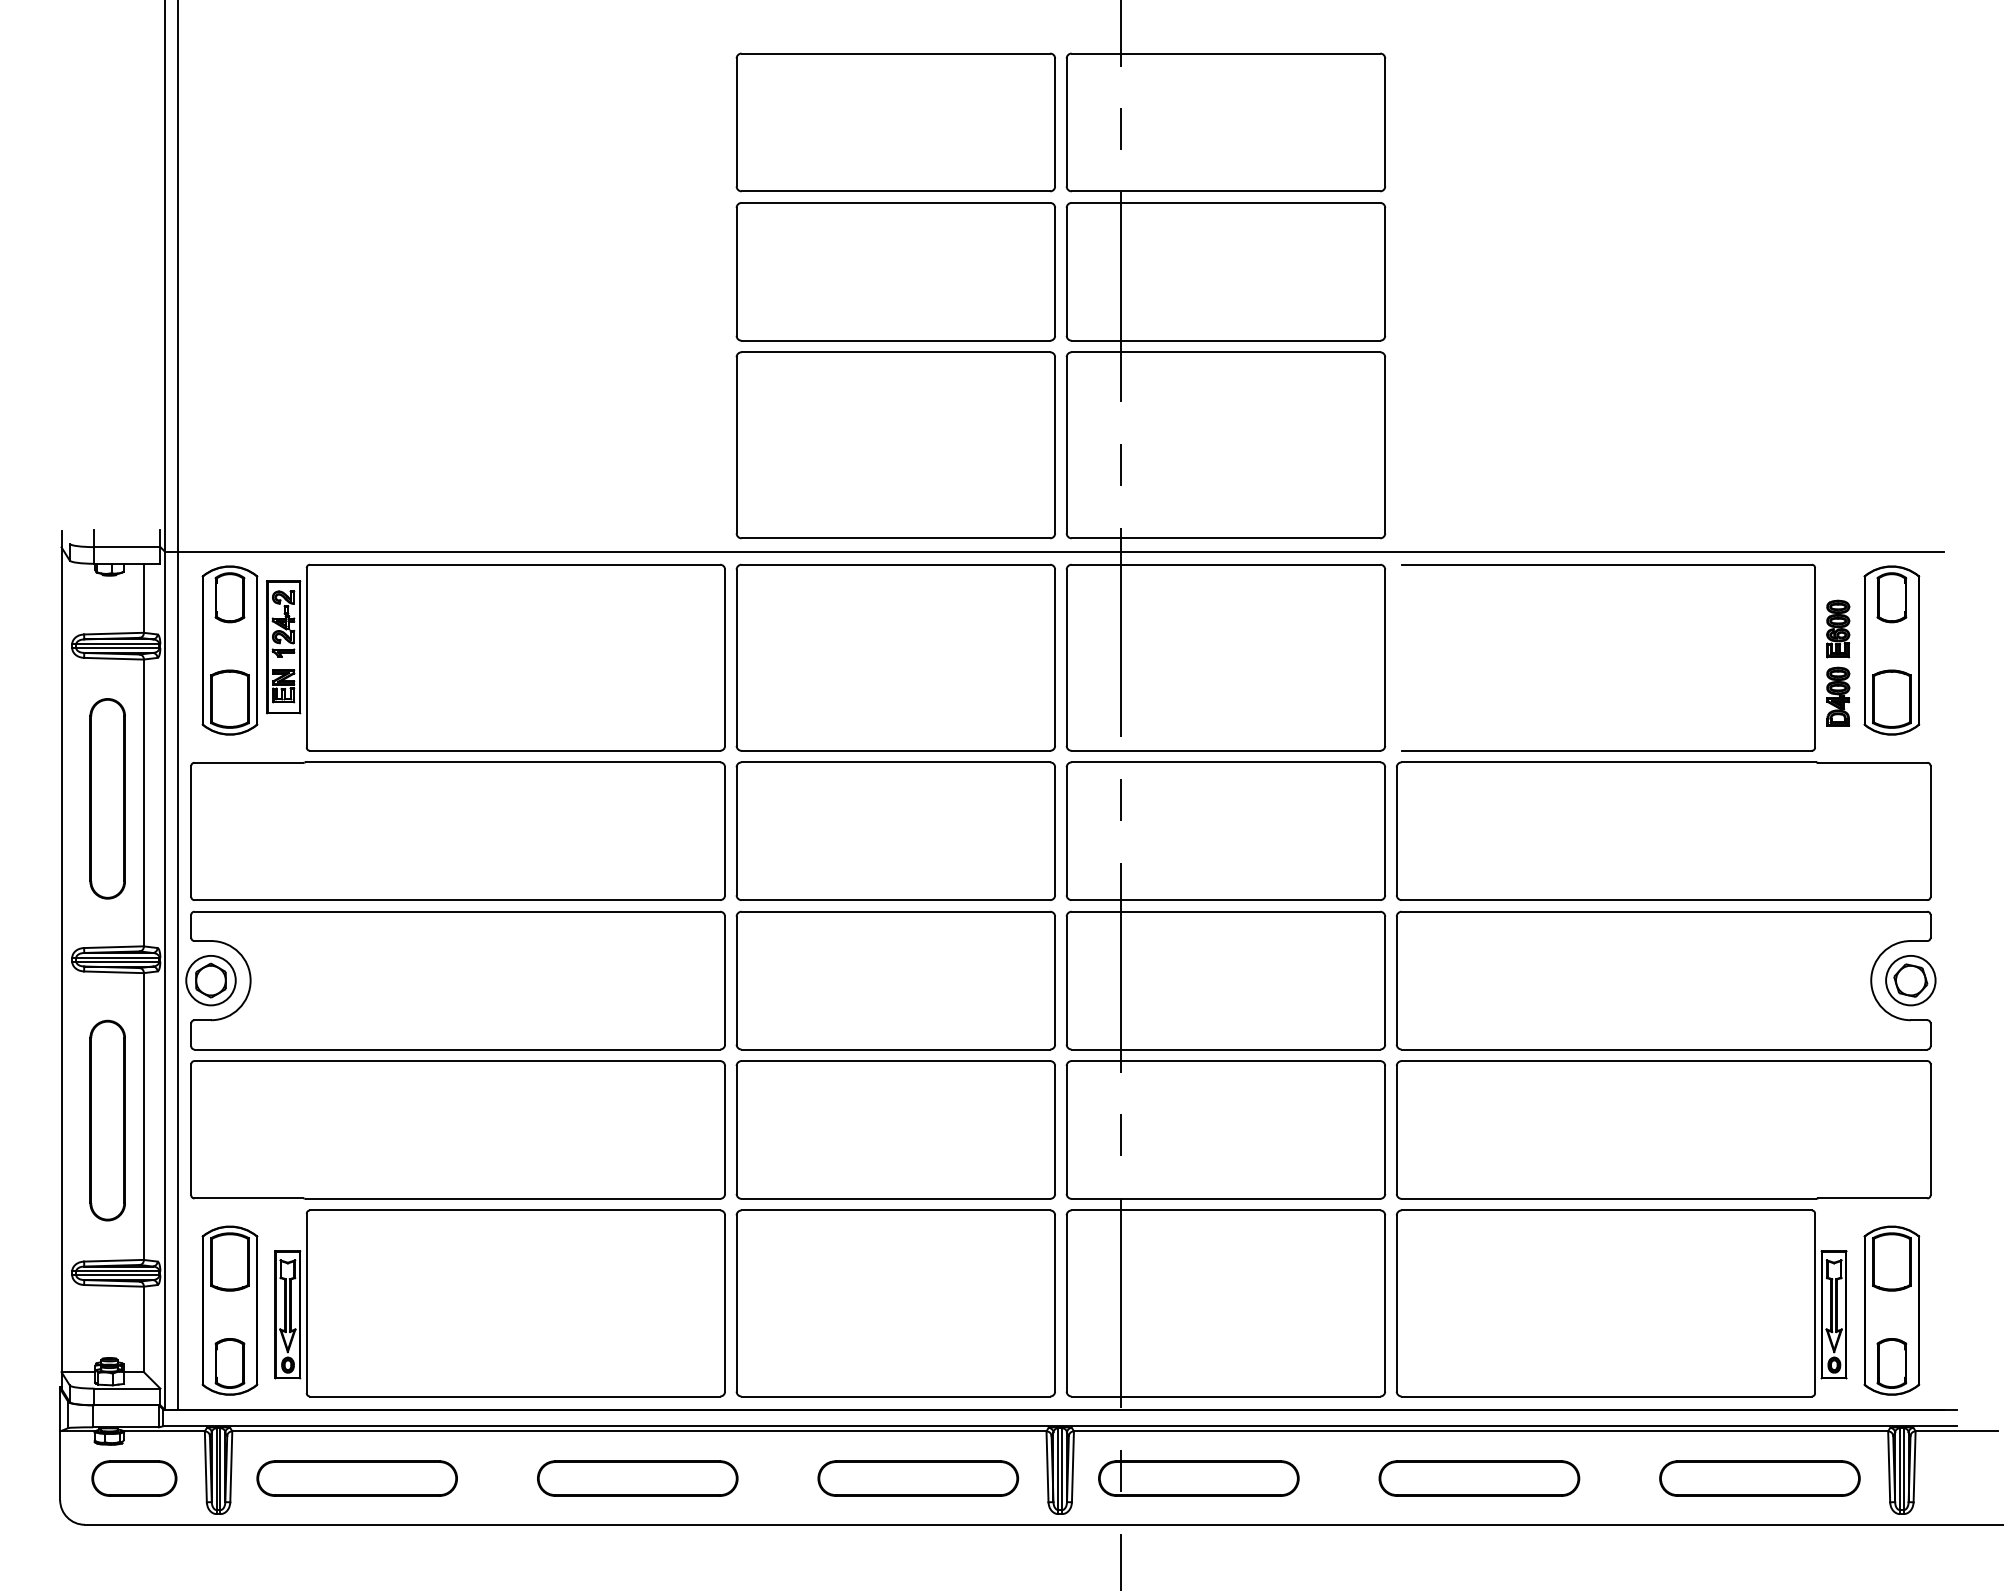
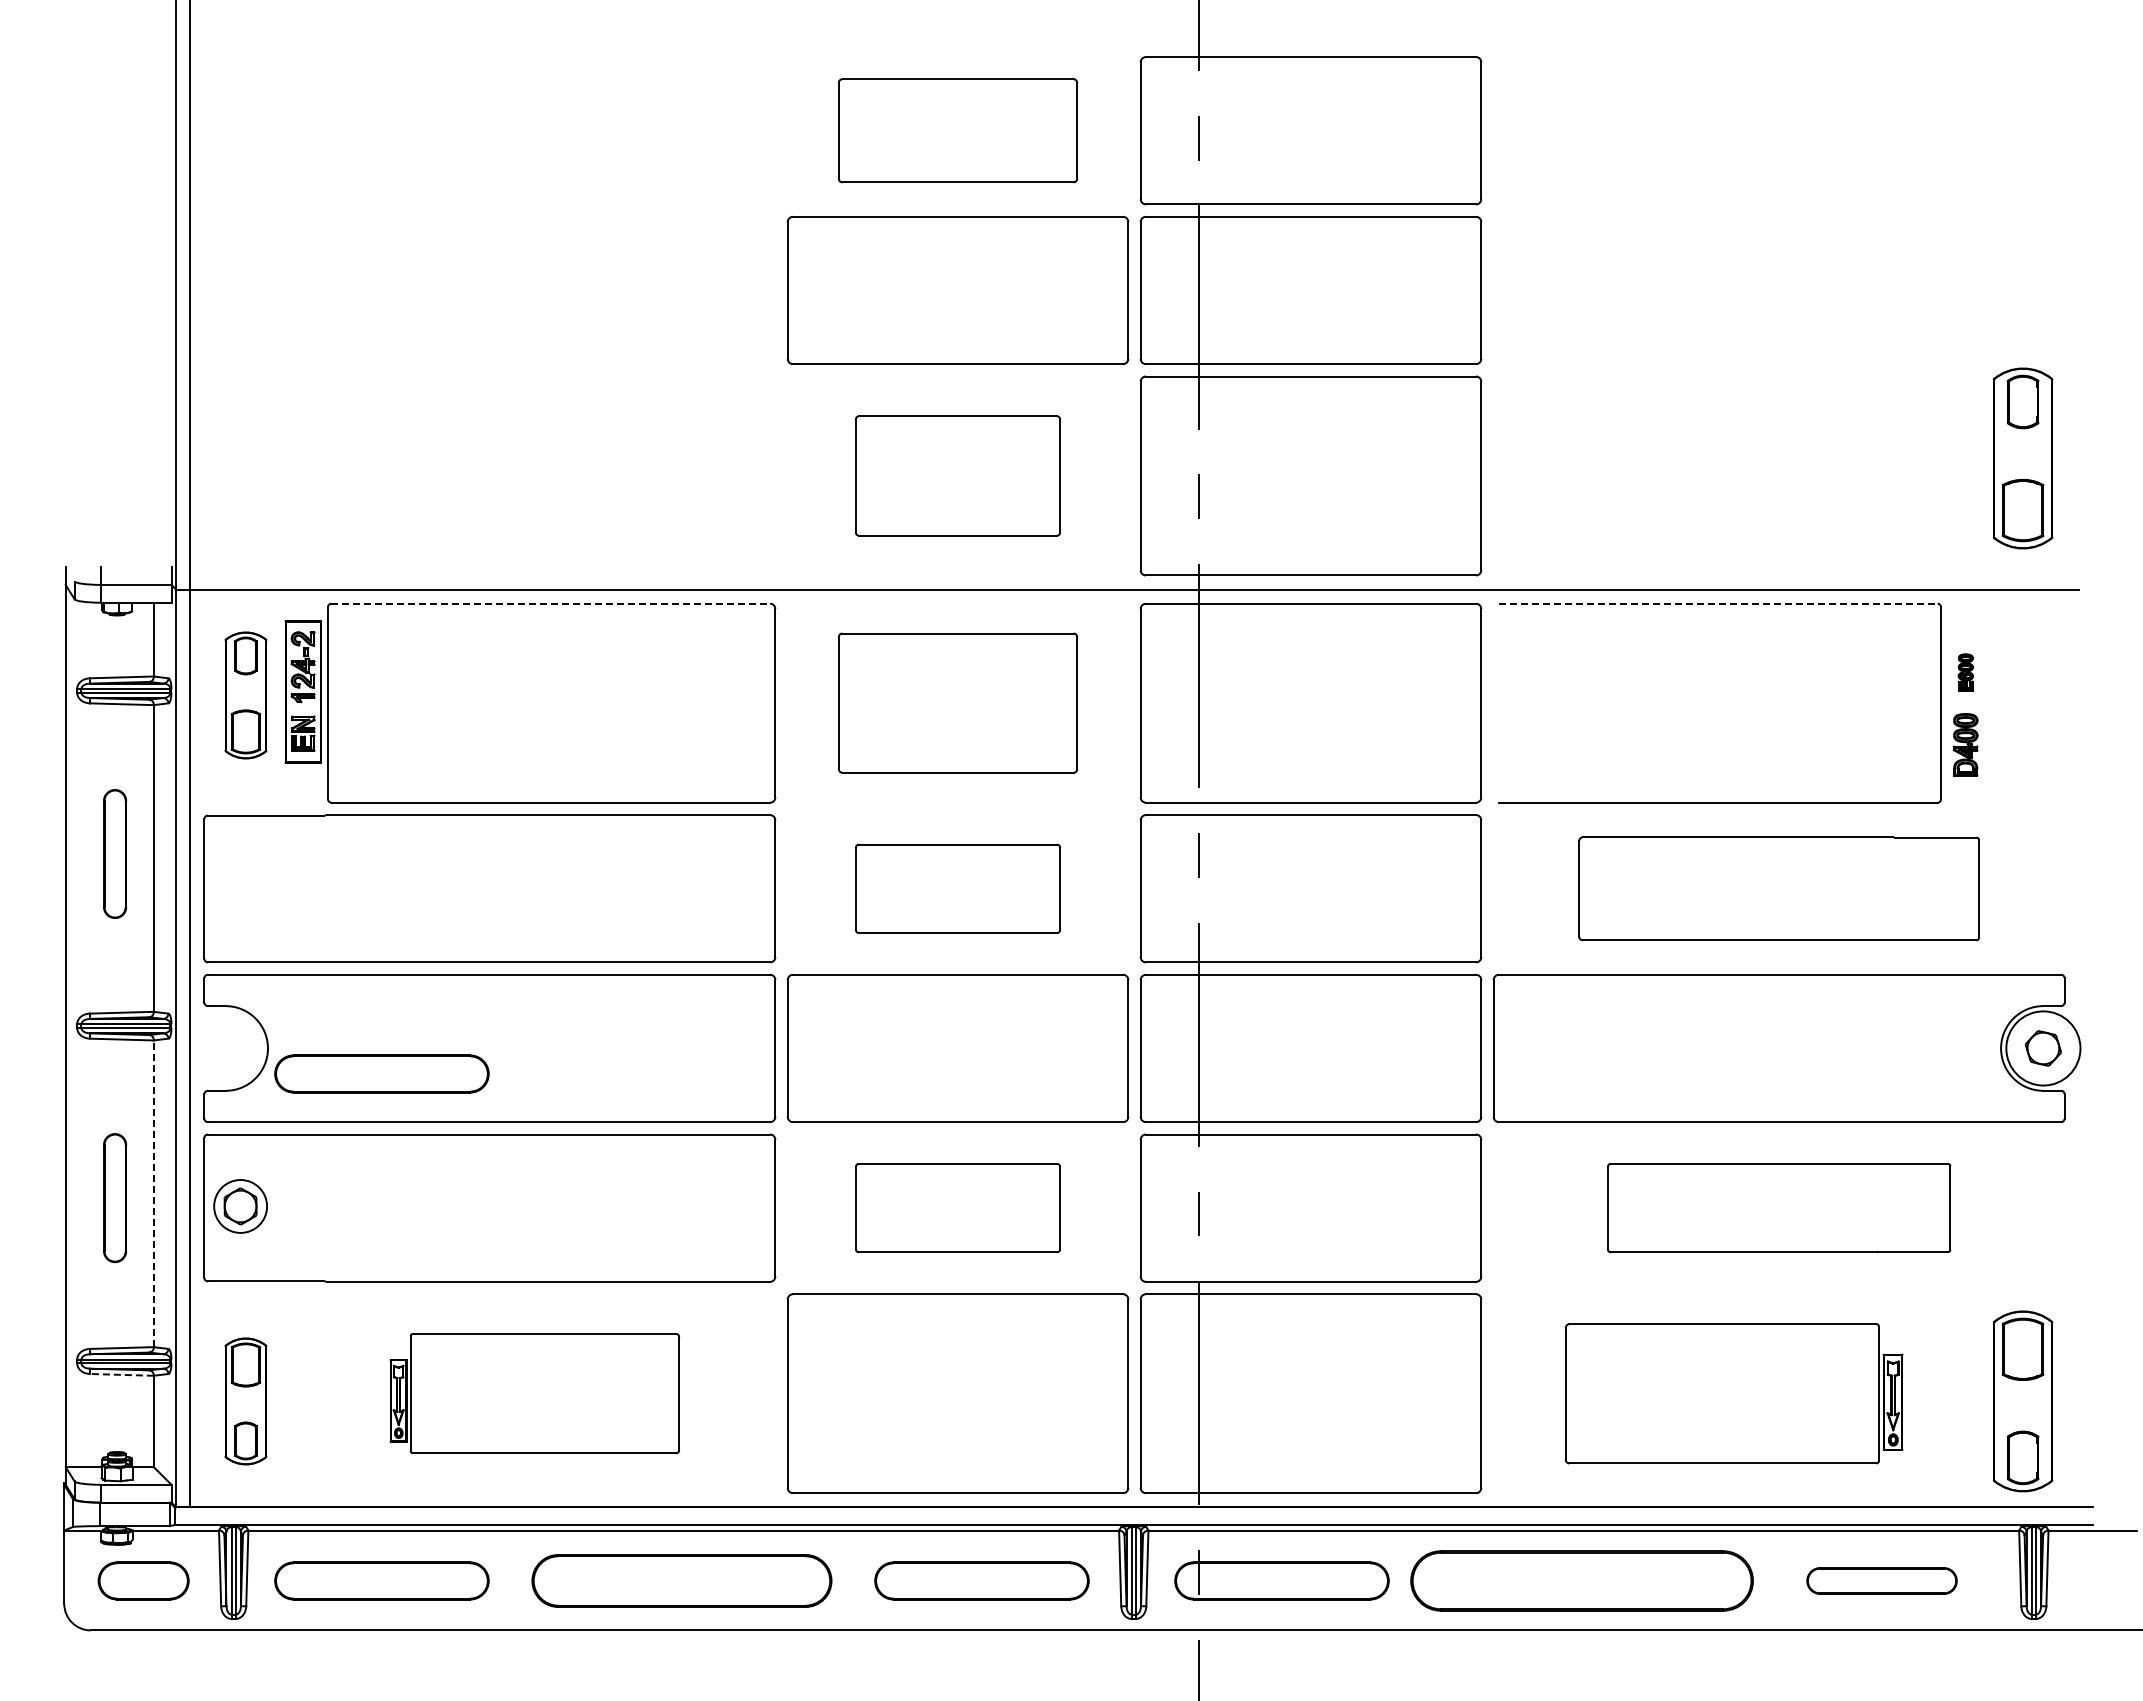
part: (895, 122) -> (957, 130), size x0.7
part: (895, 444) -> (957, 475), size x0.6
line: (515, 564) -> (551, 603), solid -> dashed
line: (1607, 564) -> (1718, 603), solid -> dashed
part: (1837, 629) -> (1965, 672), size x0.6
part: (229, 650) -> (245, 695), size x0.7
part: (1892, 650) -> (2023, 458), moved
part: (895, 657) -> (957, 702), size x0.7
part: (107, 798) -> (114, 853), size x0.6
part: (895, 831) -> (957, 888), size x0.6
part: (1663, 831) -> (1778, 888), size x0.7
part: (210, 980) -> (240, 1206), moved
circle: (1909, 980) -> (2042, 1048), size x1.4
part: (356, 1004) -> (381, 1073), added
line: (143, 1116) -> (153, 1193), solid -> dashed
part: (107, 1119) -> (114, 1197), size x0.6
part: (895, 1129) -> (957, 1207), size x0.6
part: (1663, 1129) -> (1778, 1207), size x0.6
line: (113, 1285) -> (121, 1374), solid -> dashed
part: (499, 1303) -> (534, 1393), size x0.6
part: (1621, 1303) -> (1733, 1393), size x0.7
part: (229, 1310) -> (245, 1401), size x0.7
part: (637, 1478) -> (681, 1580), size x1.4
part: (1478, 1478) -> (1581, 1580), size x1.6
part: (1759, 1478) -> (1881, 1580), size x0.7

